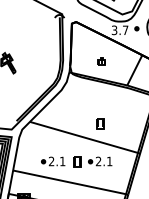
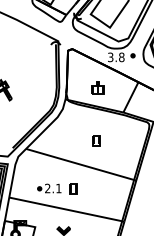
text: (125, 30) -> (121, 57), 3.7 -> 3.8
part: (101, 60) -> (97, 87), size x1.67
part: (100, 123) -> (96, 140), moved
part: (100, 161) -> (96, 188), removed

